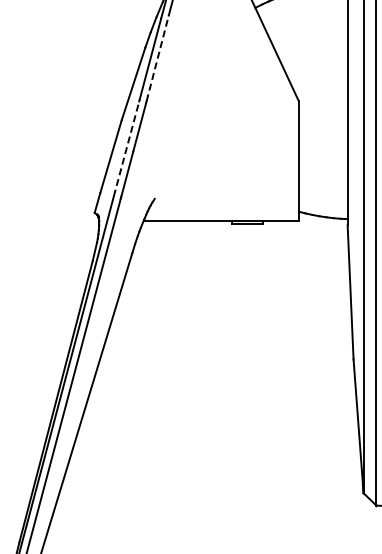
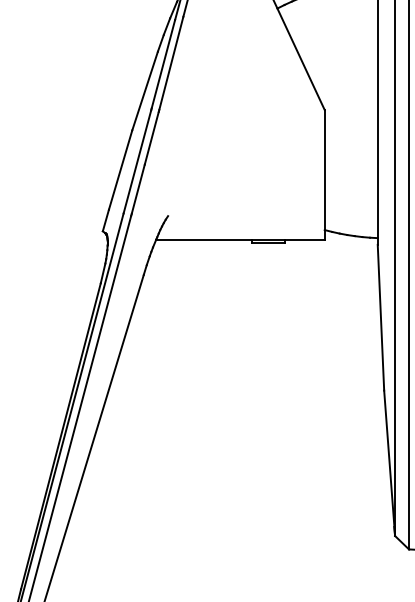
line: (157, 57) -> (171, 62), dashed -> solid
line: (126, 148) -> (137, 161), dashed -> solid

